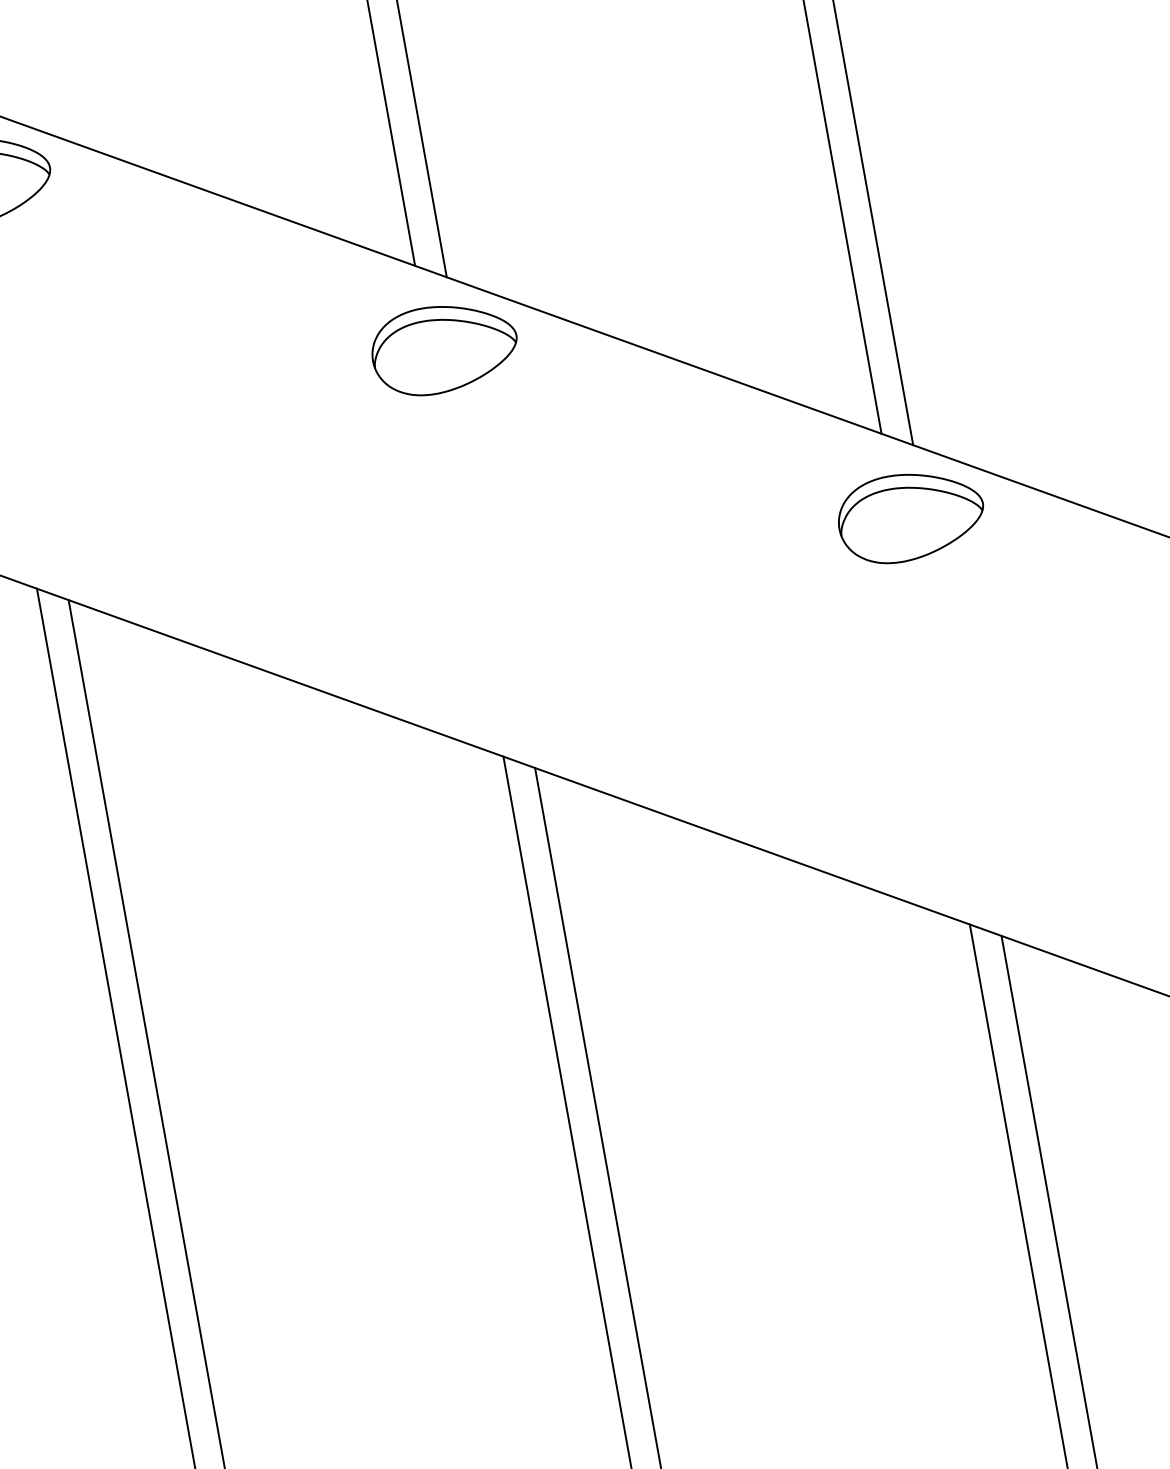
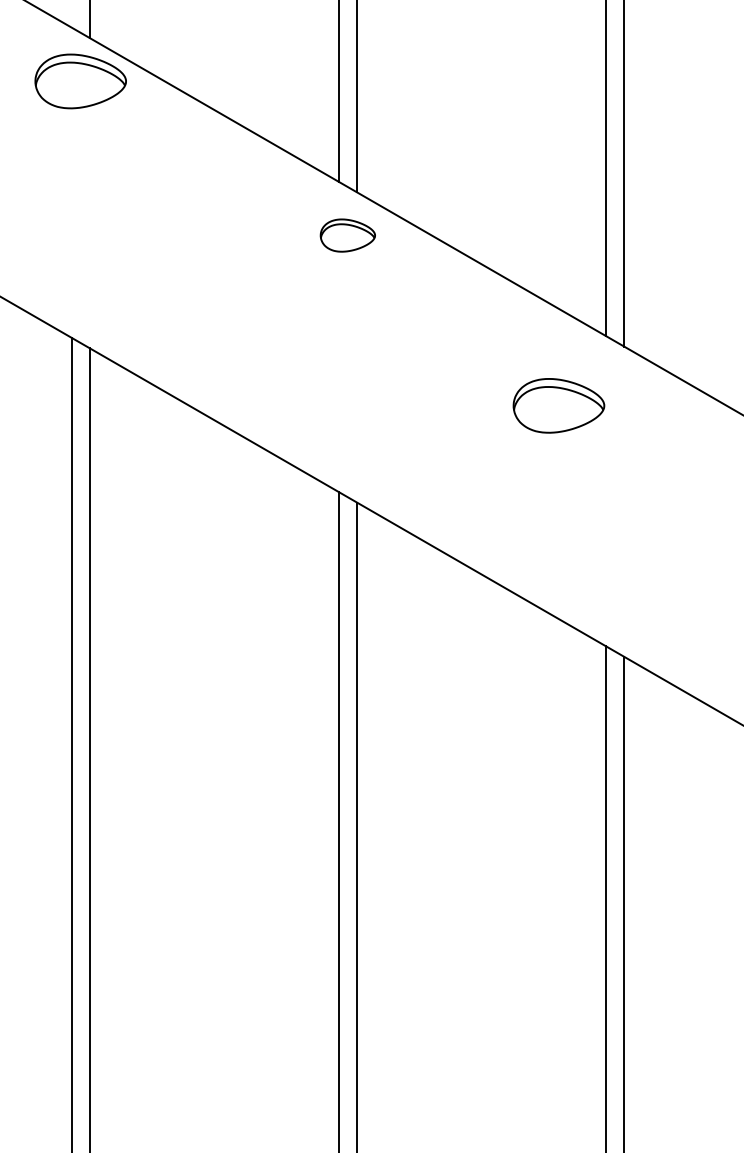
part: (444, 348) -> (347, 235), size x0.6
part: (910, 515) -> (558, 405), moved

